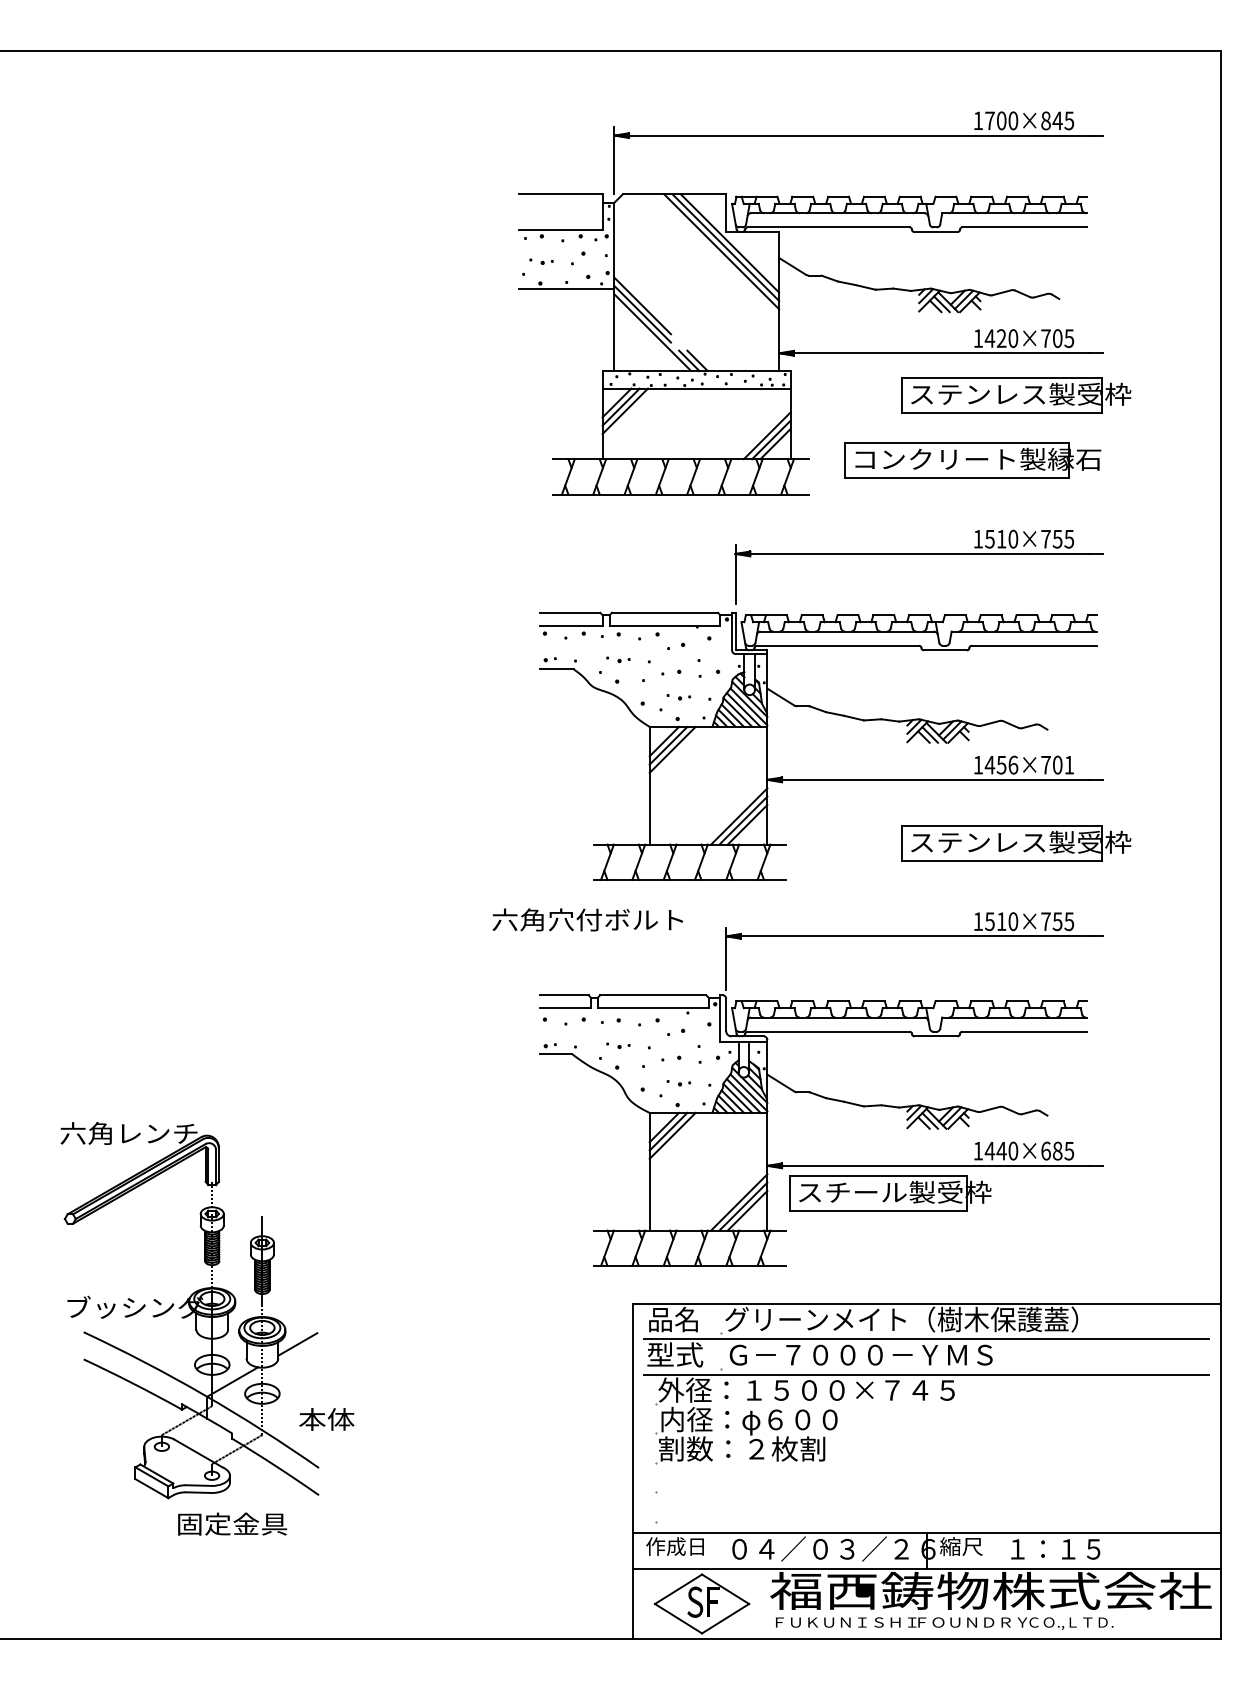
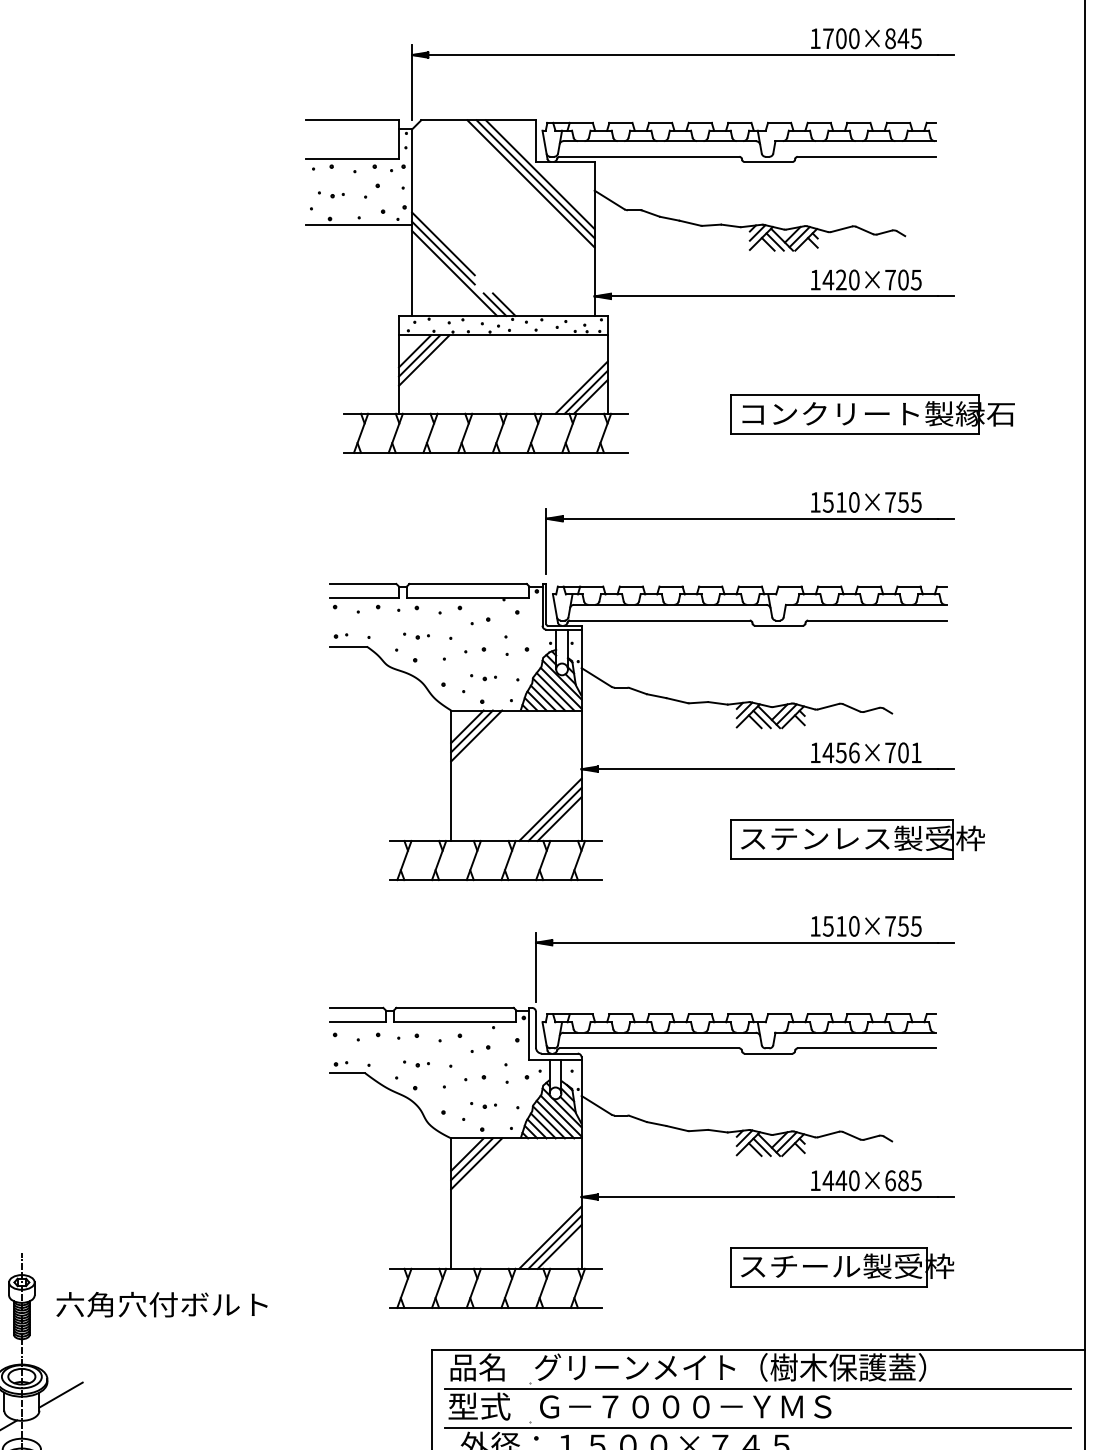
part: (1016, 395) -> (857, 343), removed
part: (972, 460) -> (872, 415), moved
text: (587, 919) -> (161, 1304), moved
part: (890, 1193) -> (842, 1267), moved

